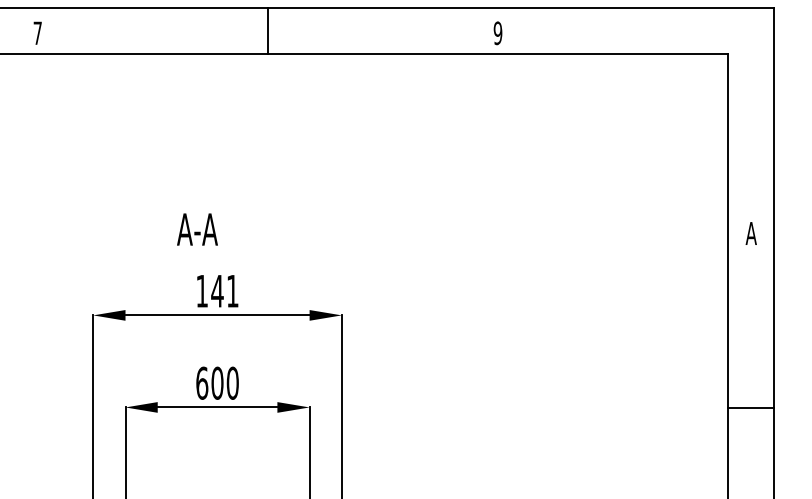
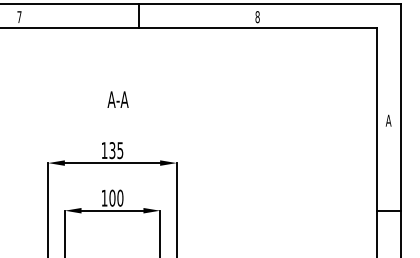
text: (497, 34) -> (257, 17), 9 -> 8
text: (196, 229) -> (117, 99), moved
text: (225, 291) -> (116, 150), 141 -> 135
text: (202, 381) -> (104, 197), 600 -> 100

